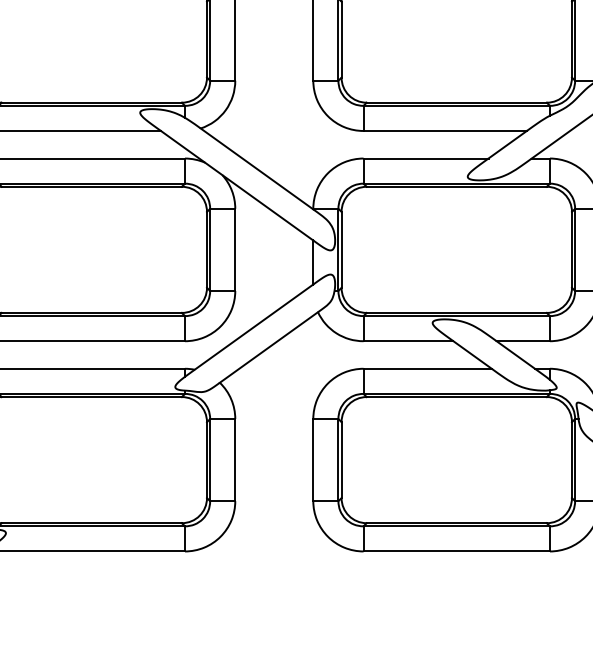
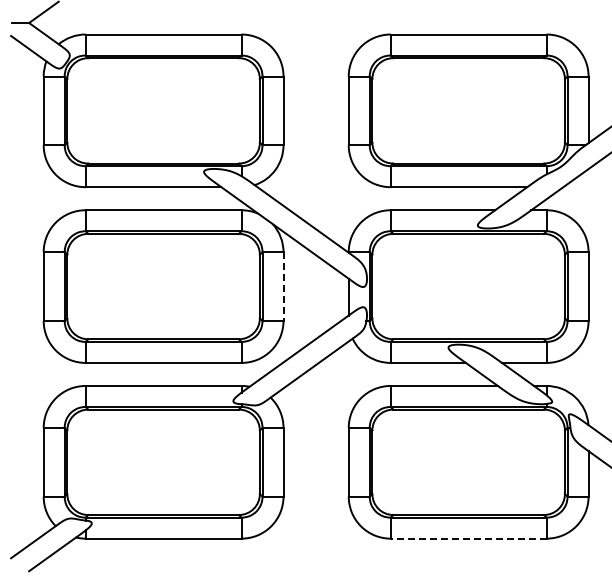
line: (235, 250) -> (283, 287), solid -> dashed
line: (456, 551) -> (468, 538), solid -> dashed

